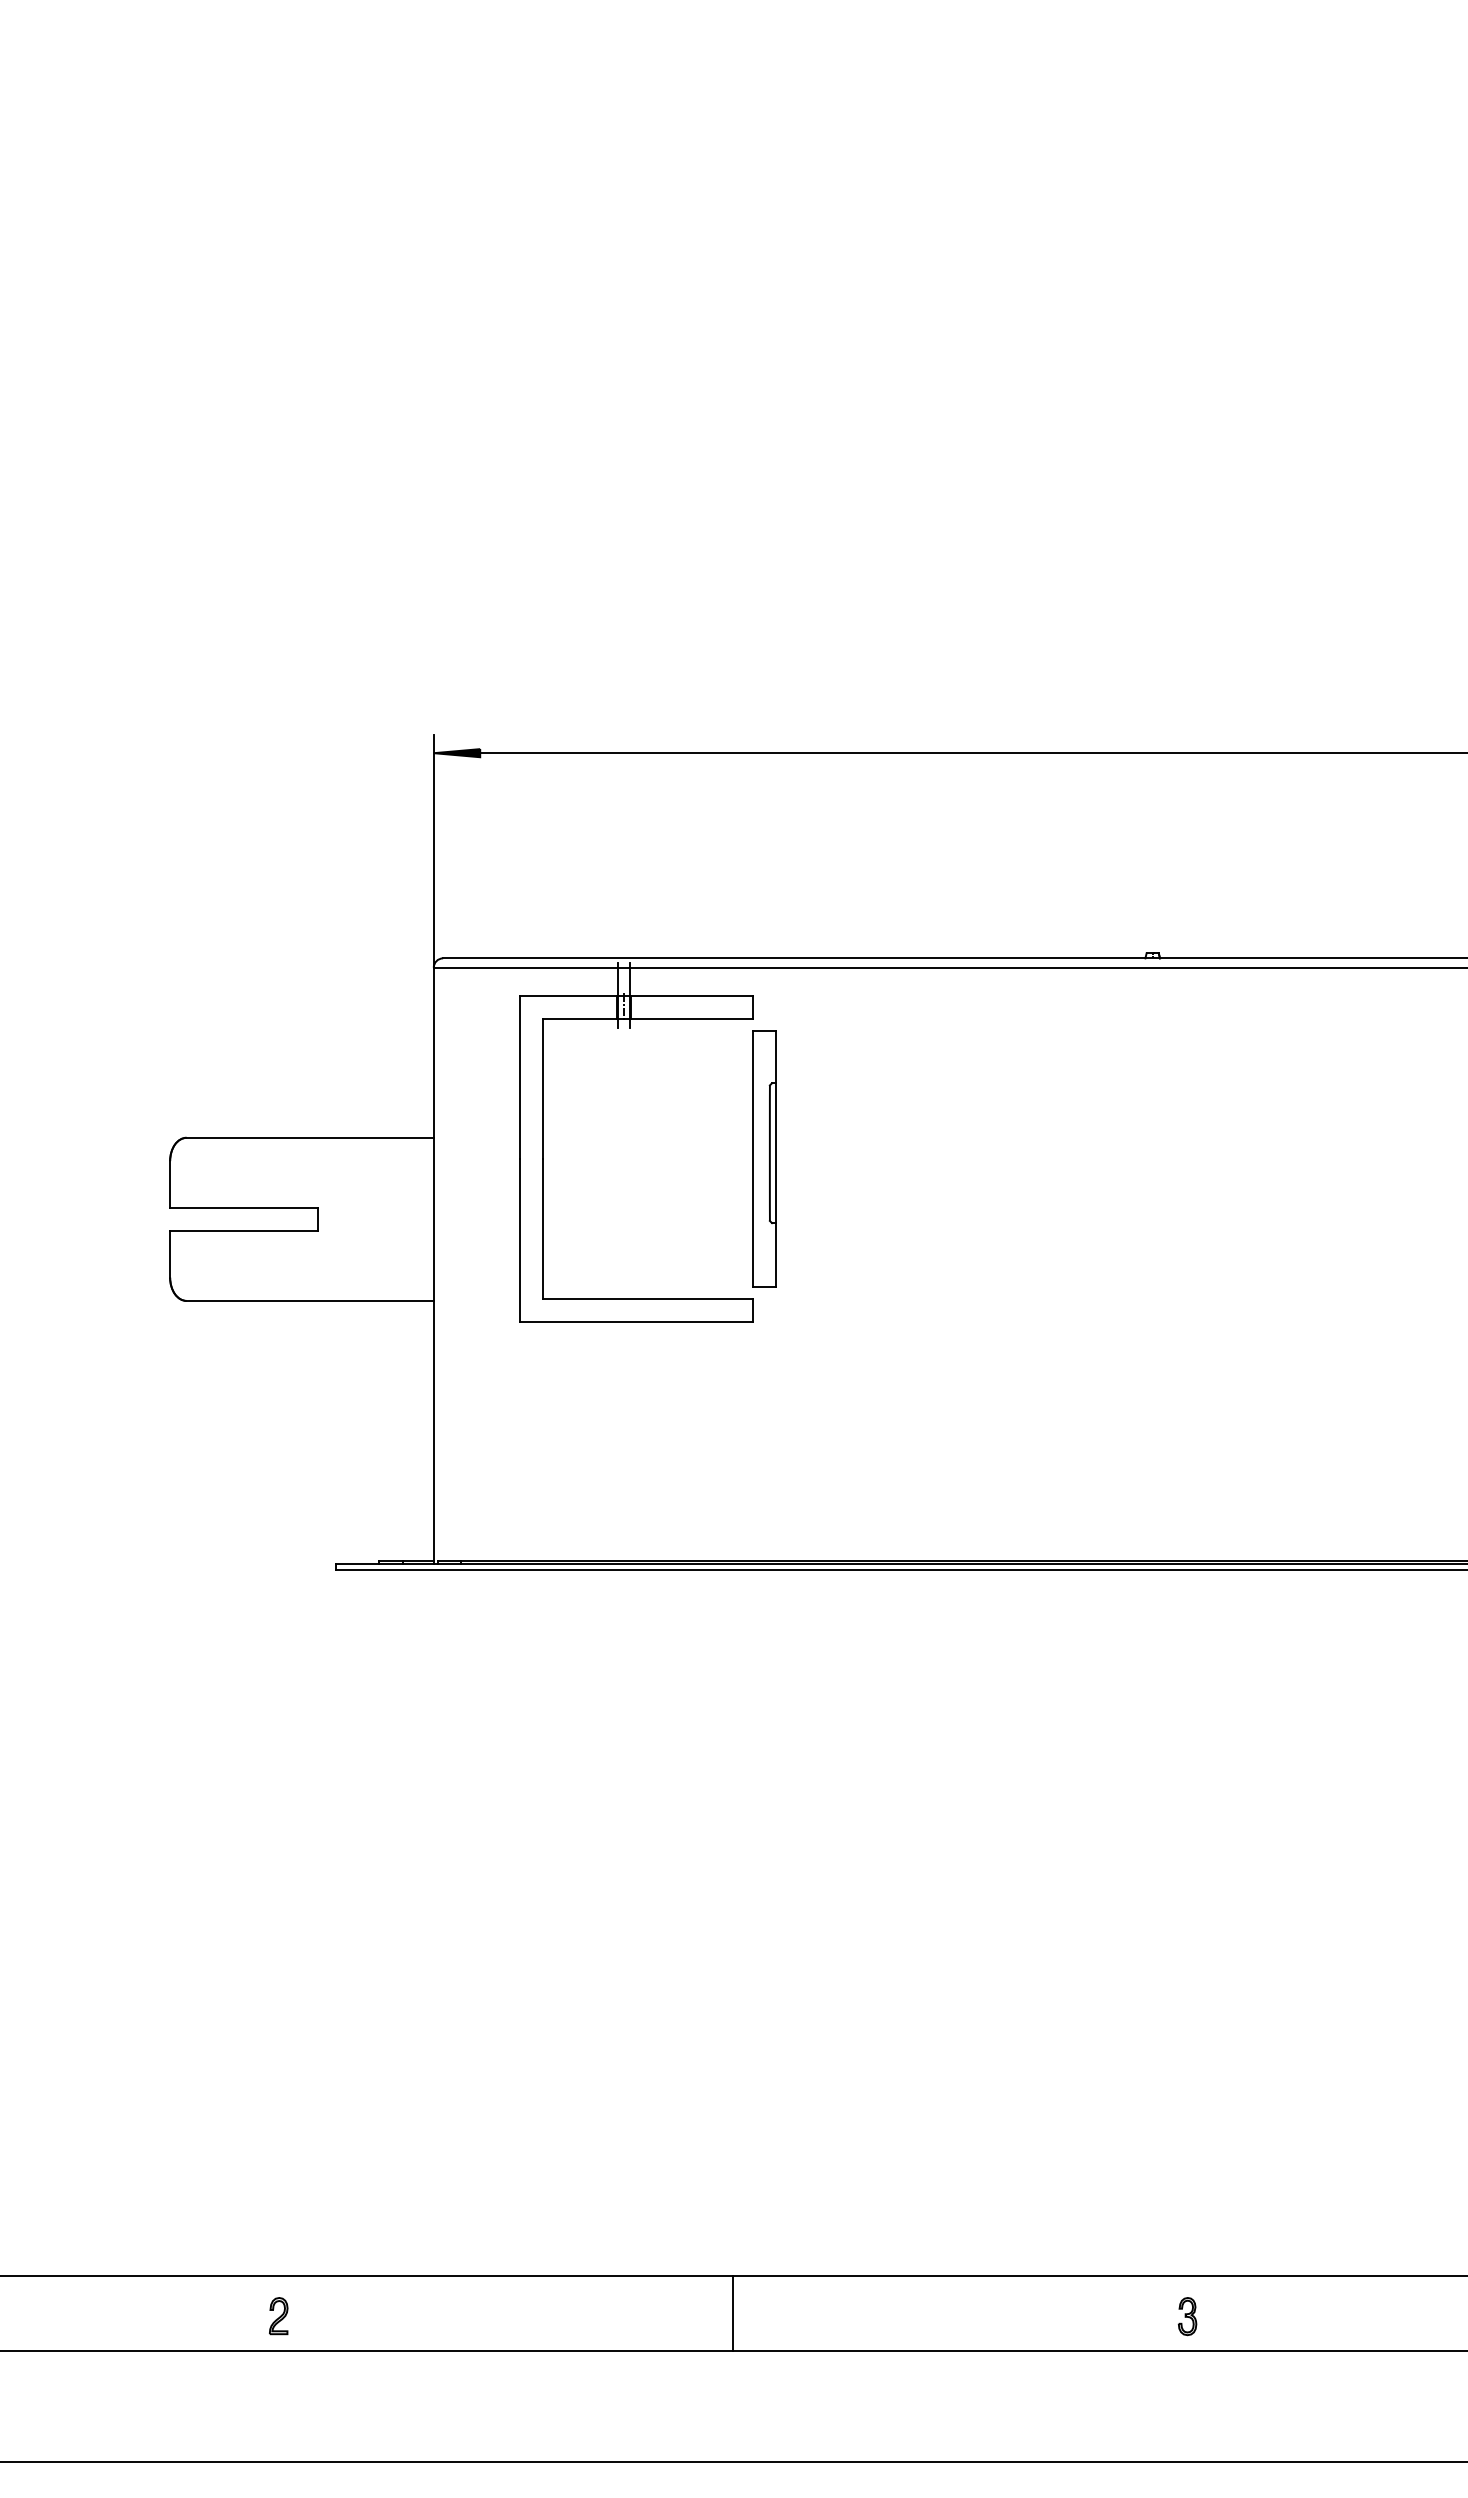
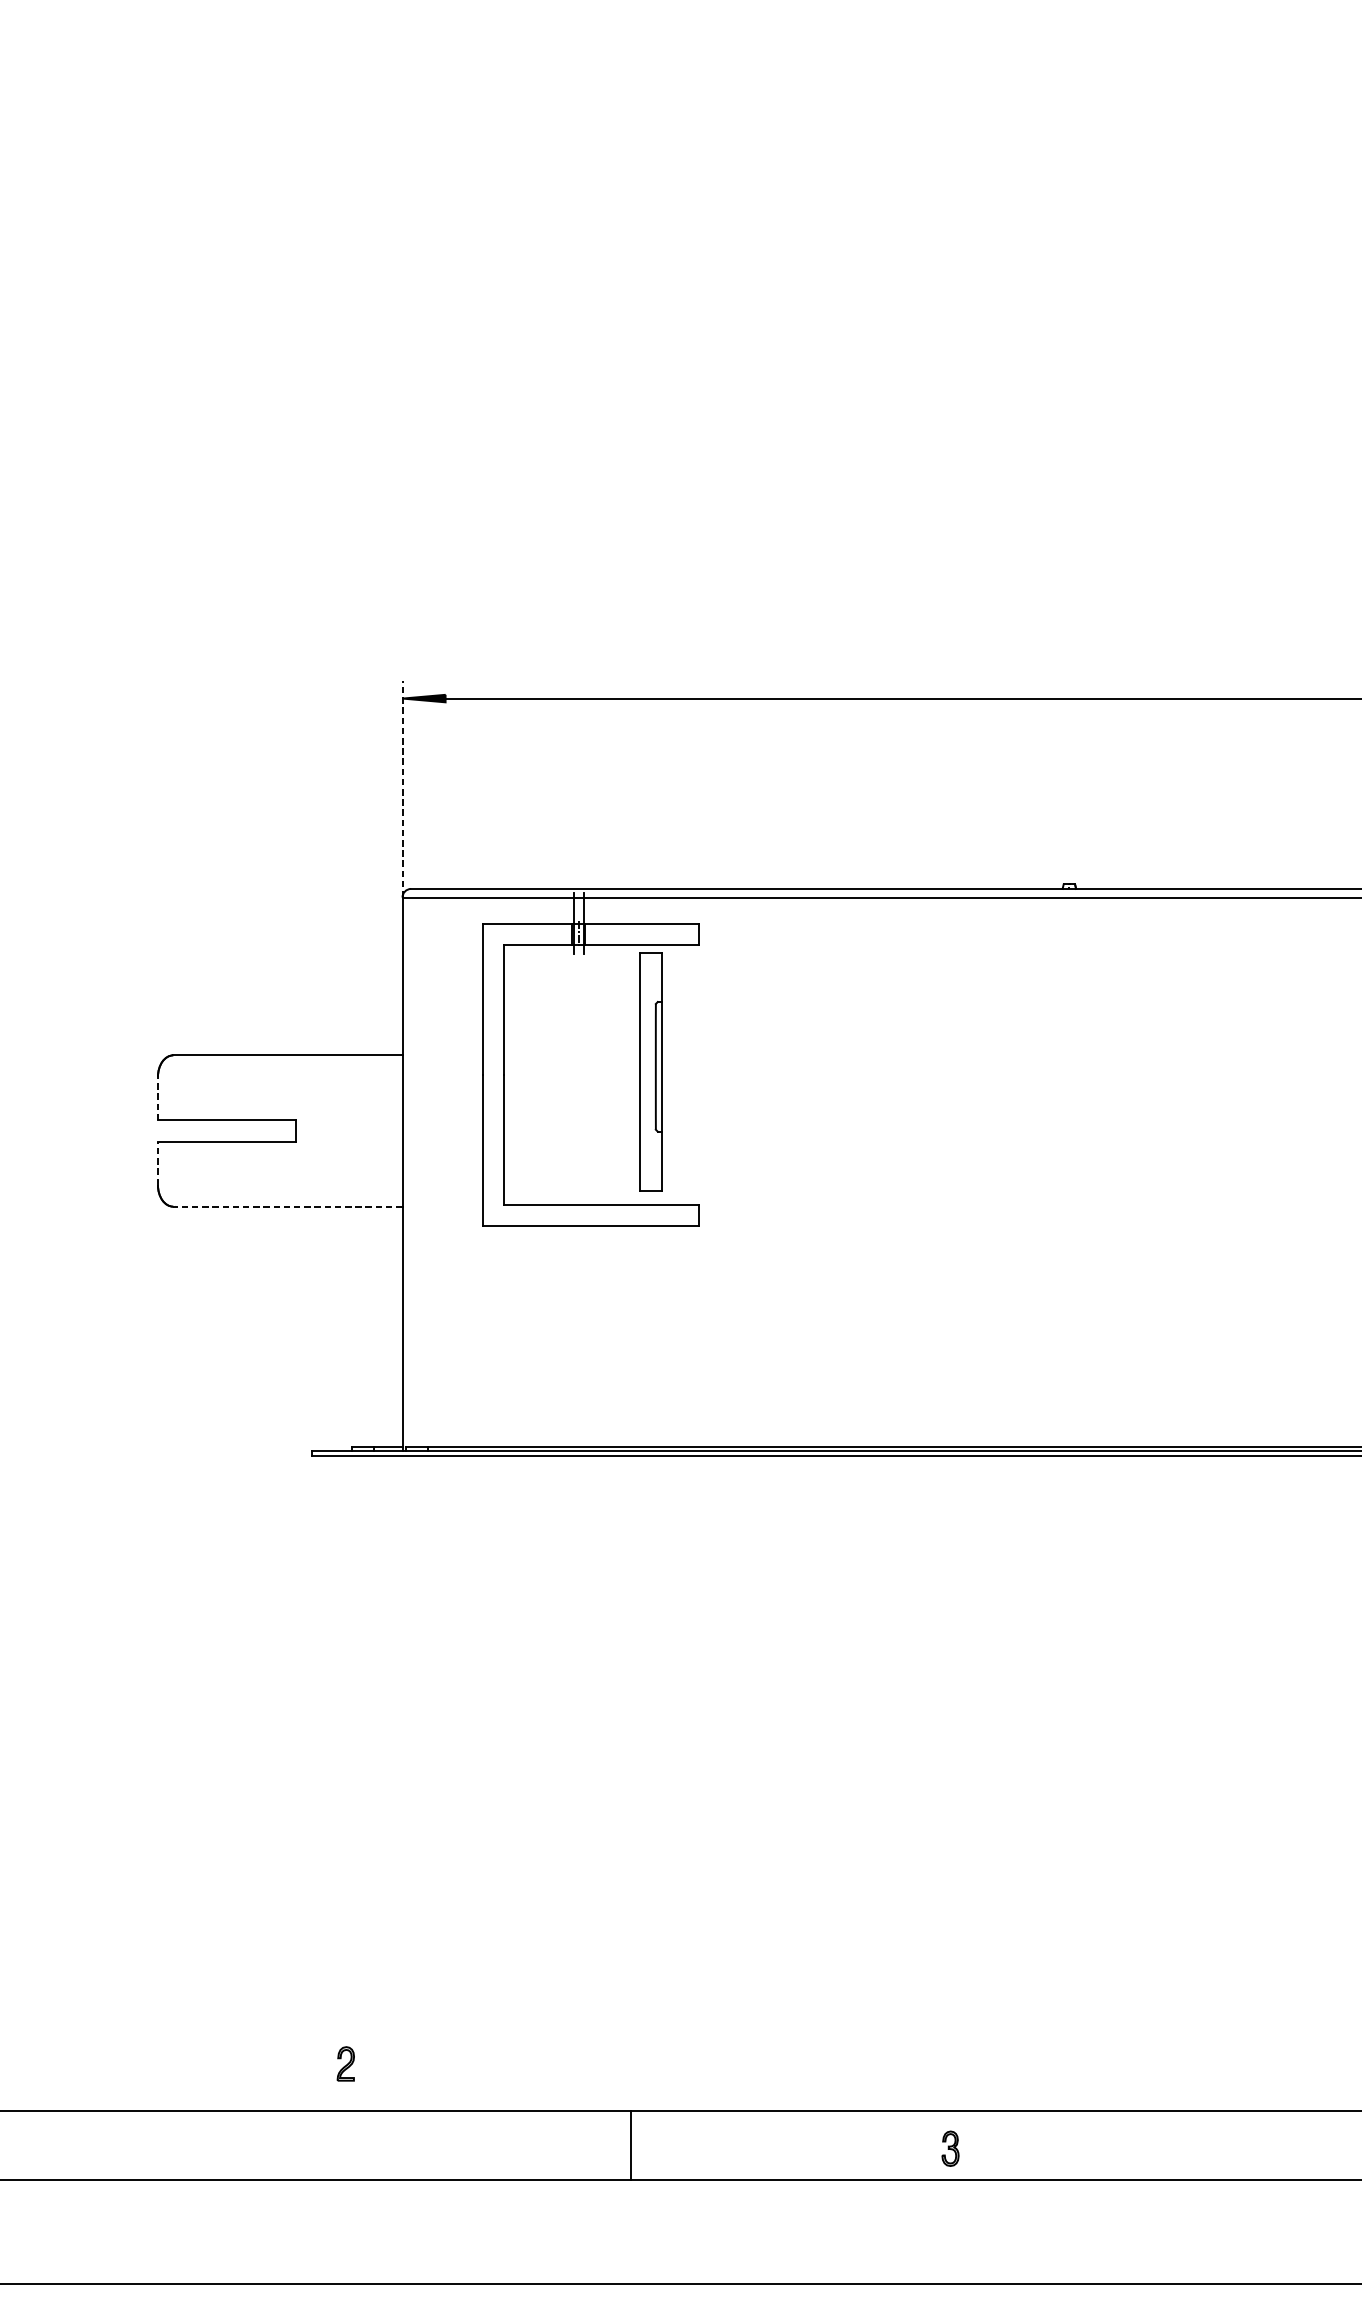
line: (433, 851) -> (402, 789), solid -> dashed
part: (764, 1158) -> (650, 1071), moved
line: (170, 1183) -> (158, 1097), solid -> dashed
line: (170, 1253) -> (158, 1162), solid -> dashed
line: (310, 1300) -> (288, 1206), solid -> dashed
line: (732, 2312) -> (630, 2145), moved
part: (278, 2316) -> (345, 2064), moved
part: (1187, 2316) -> (950, 2148), moved

